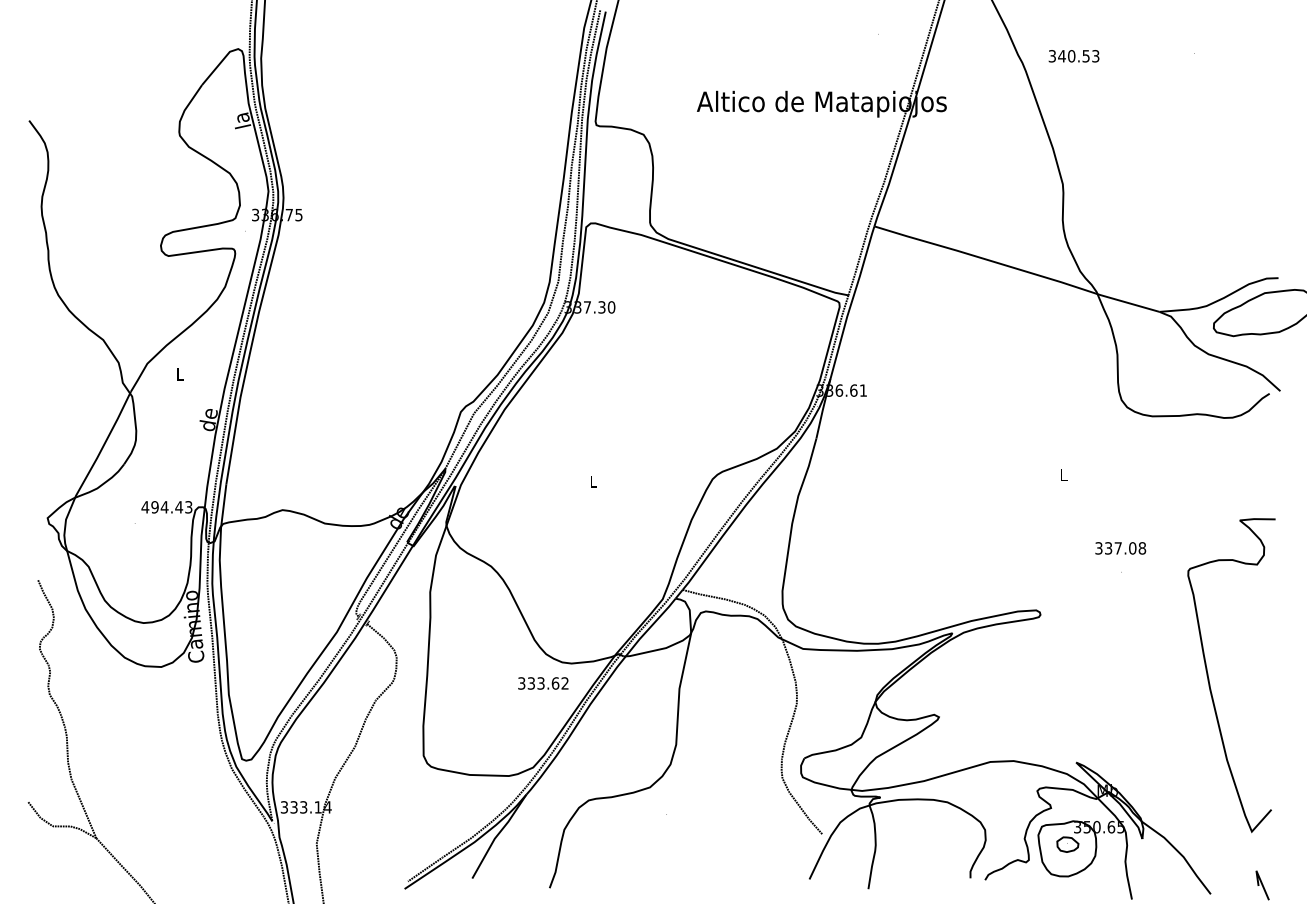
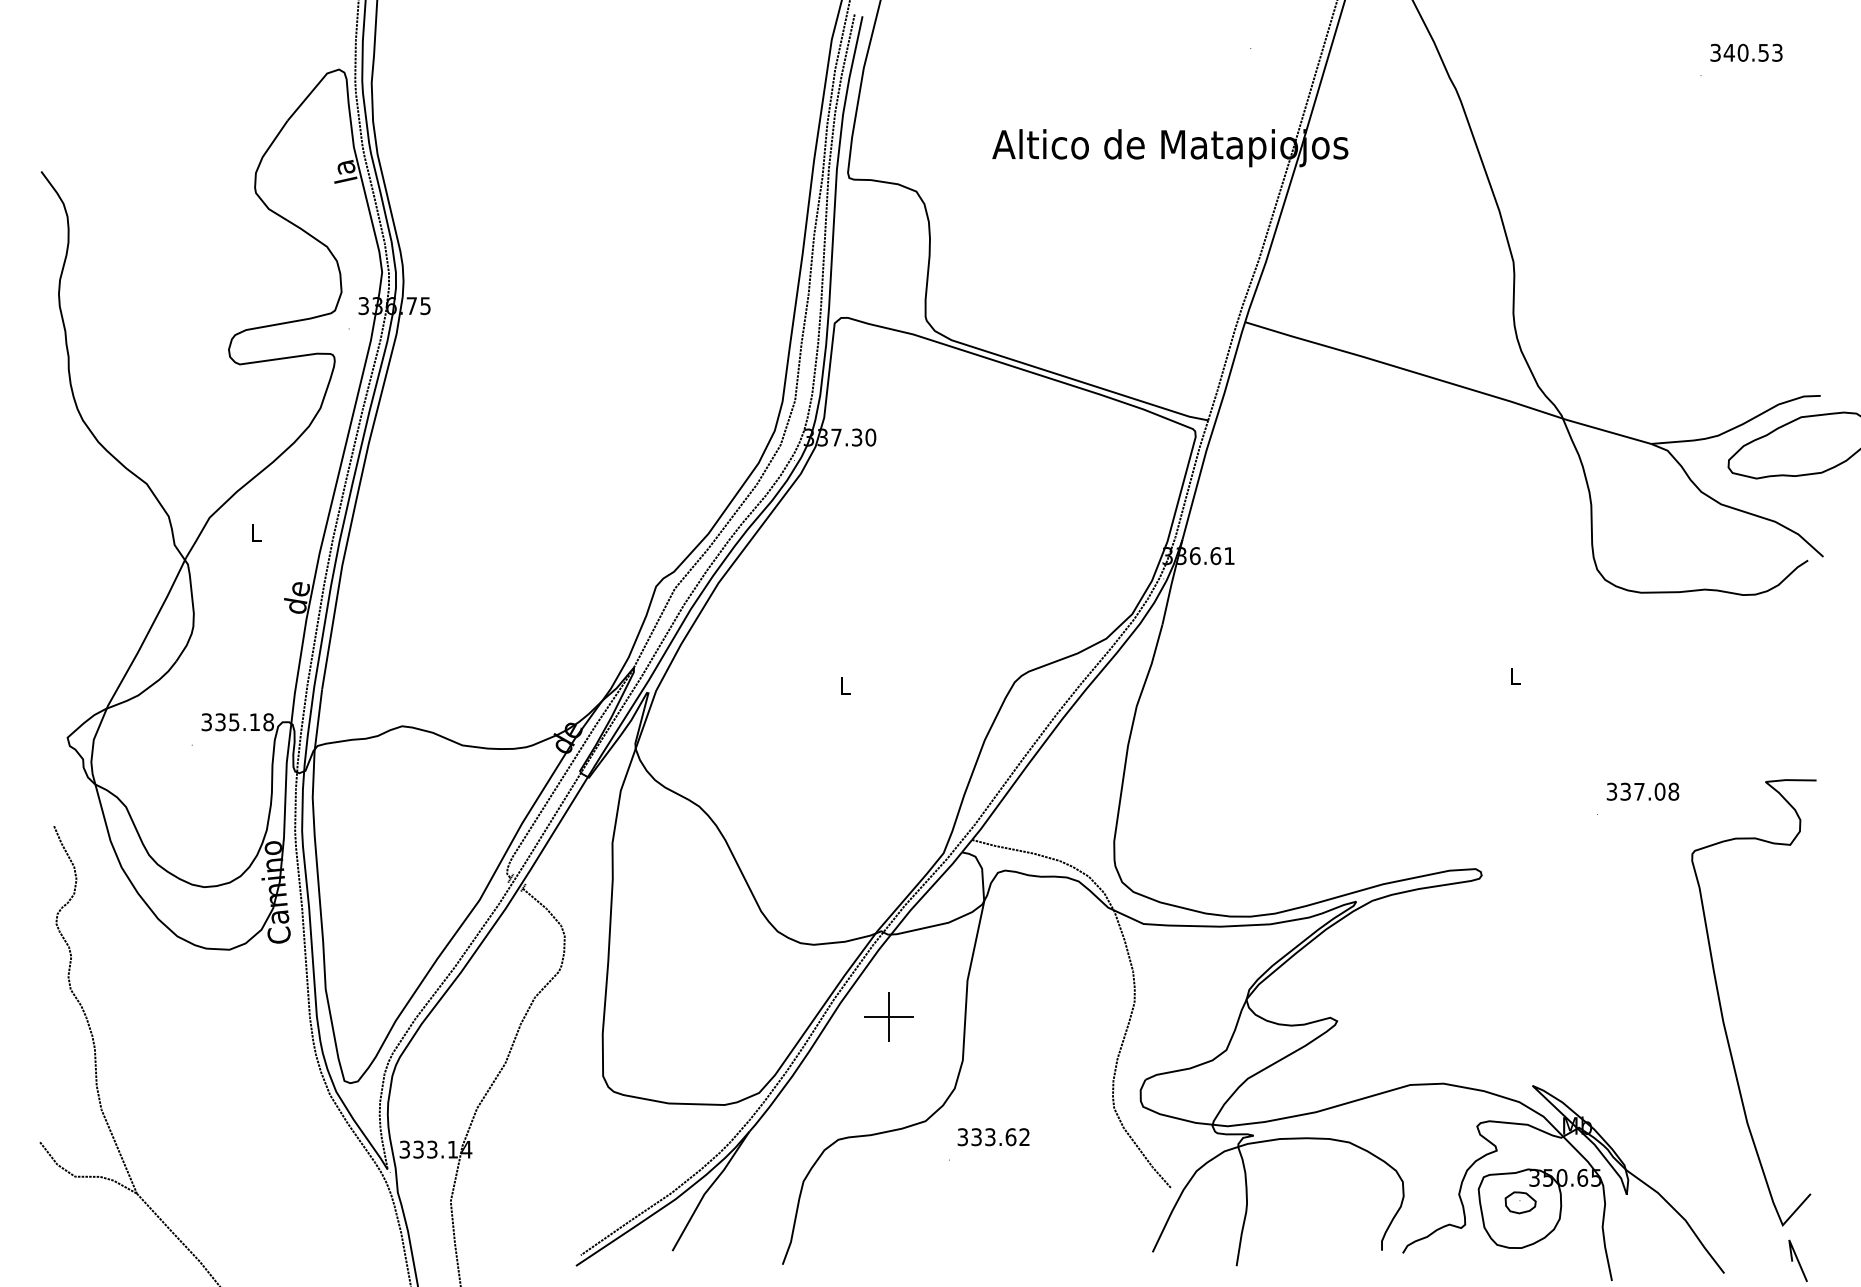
text: (1074, 56) -> (1746, 52), moved
text: (166, 507) -> (237, 722), 494.43 -> 335.18
text: (1120, 548) -> (1642, 791), moved
curve: (1209, 680) -> (1722, 1010), moved
text: (543, 683) -> (993, 1137), moved
part: (624, 713) -> (888, 1016), added

